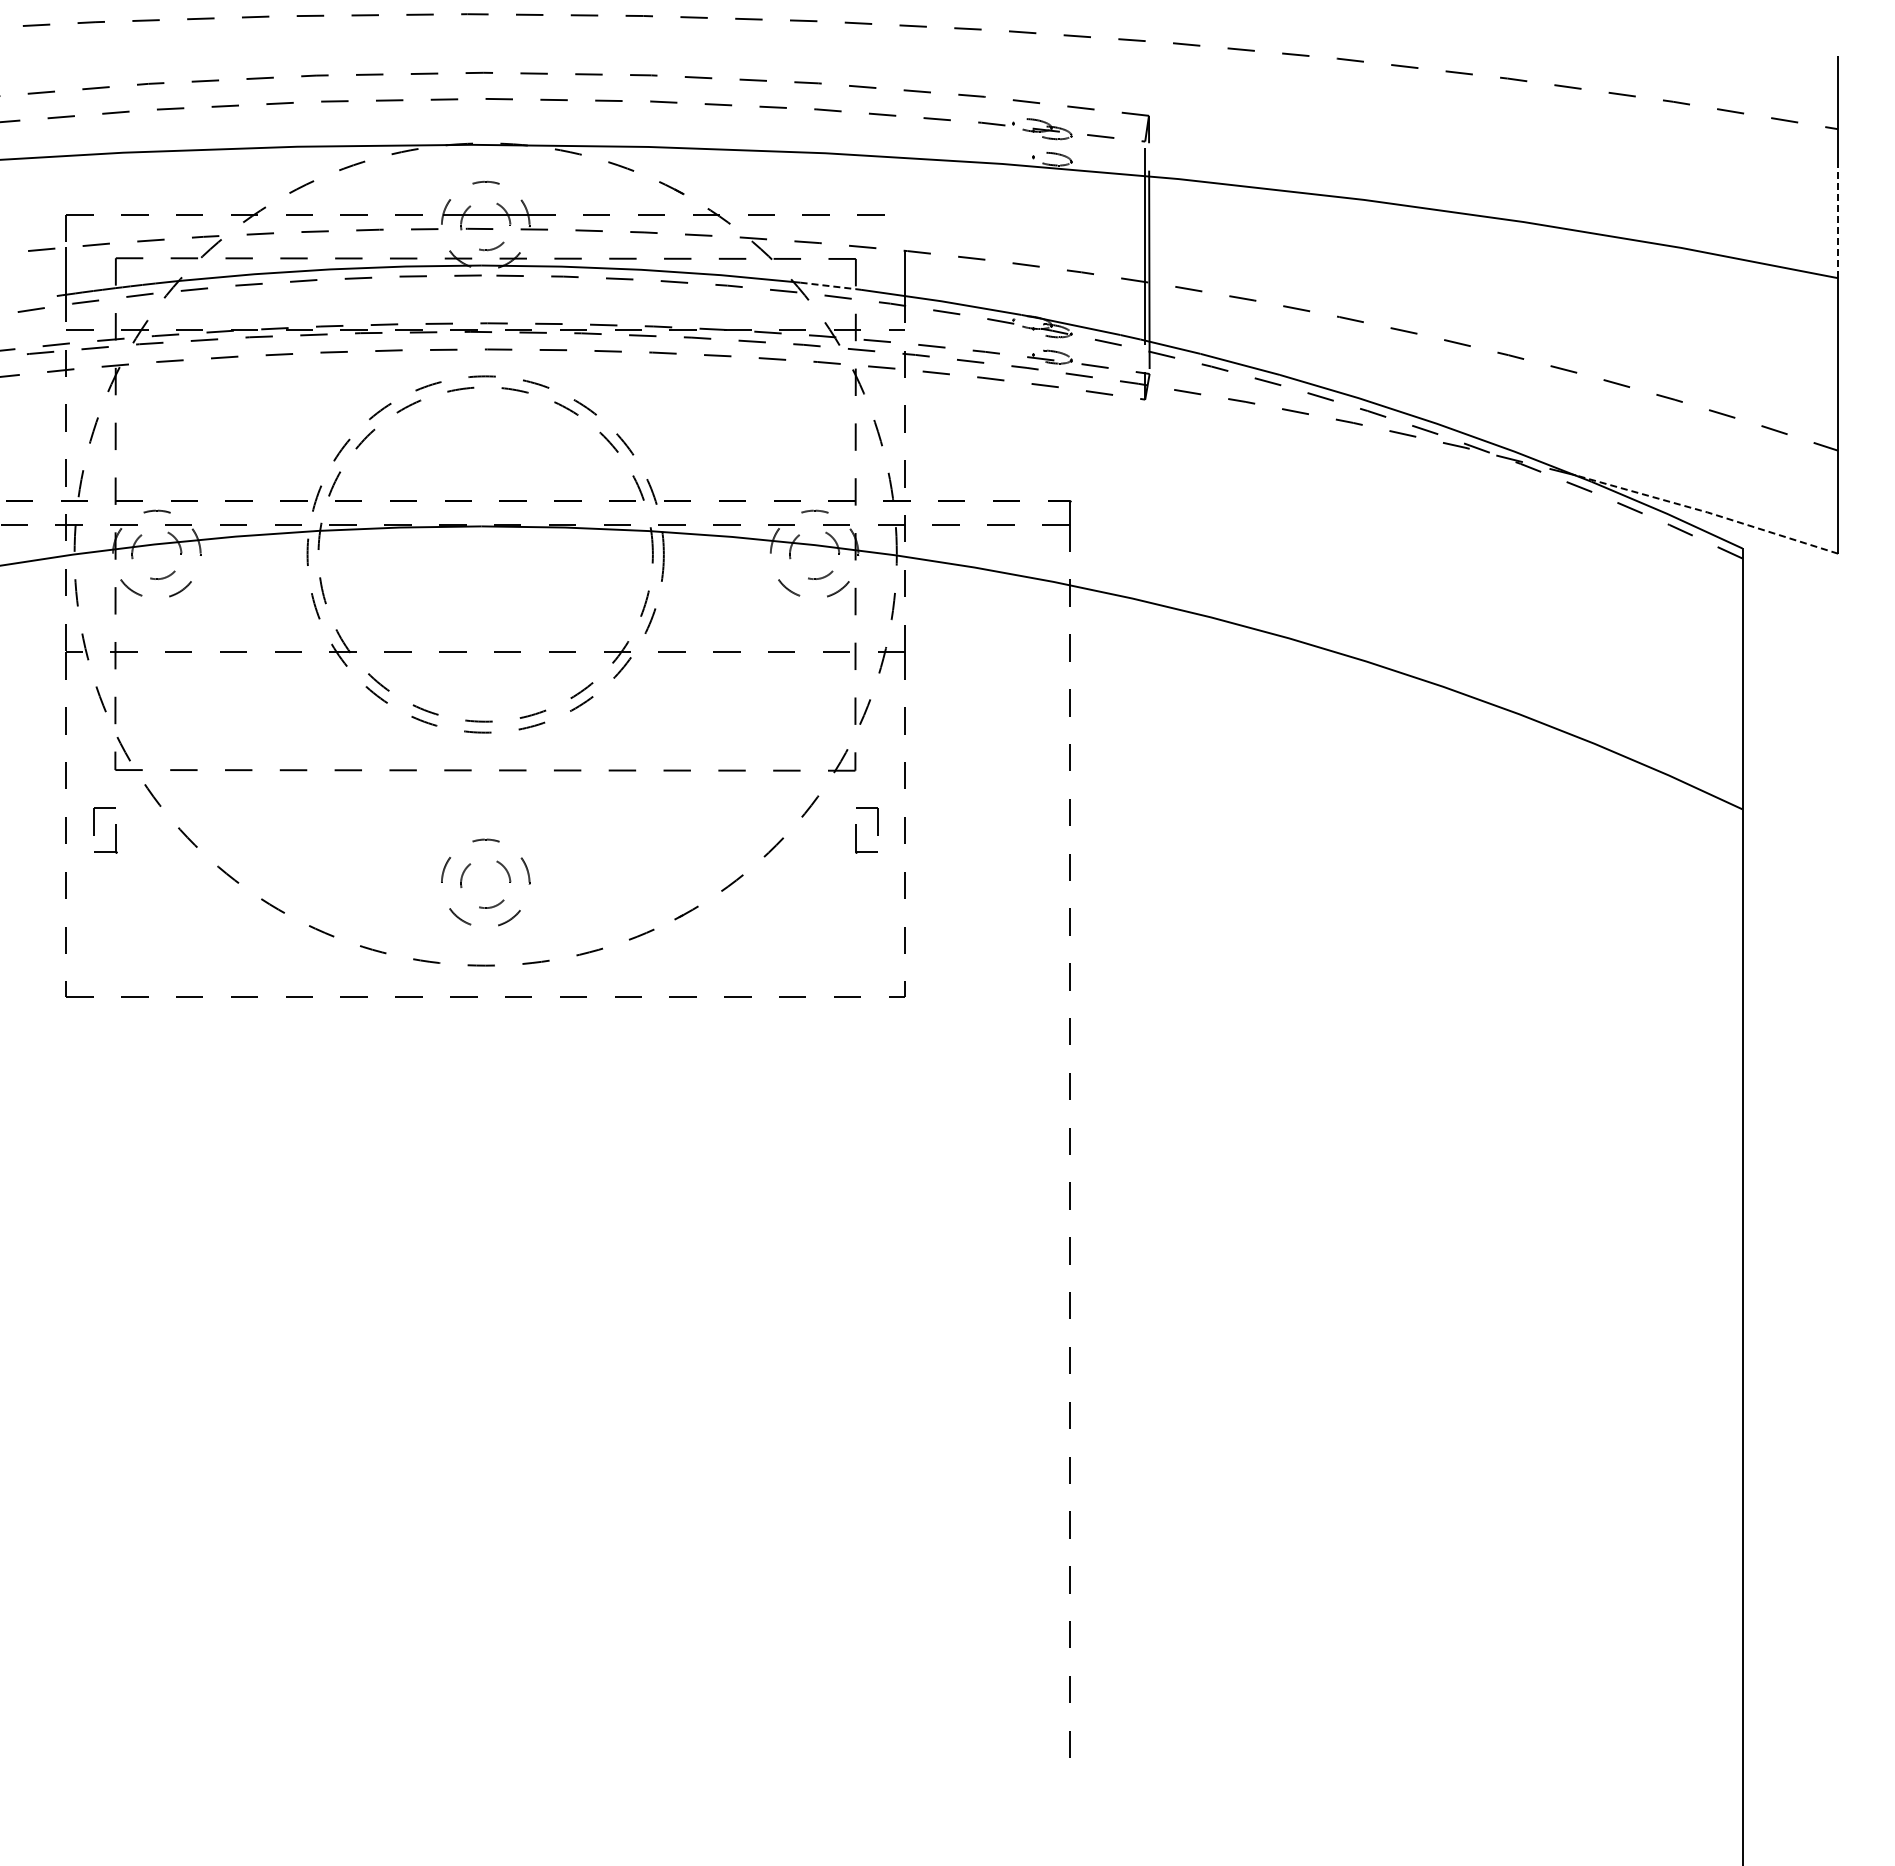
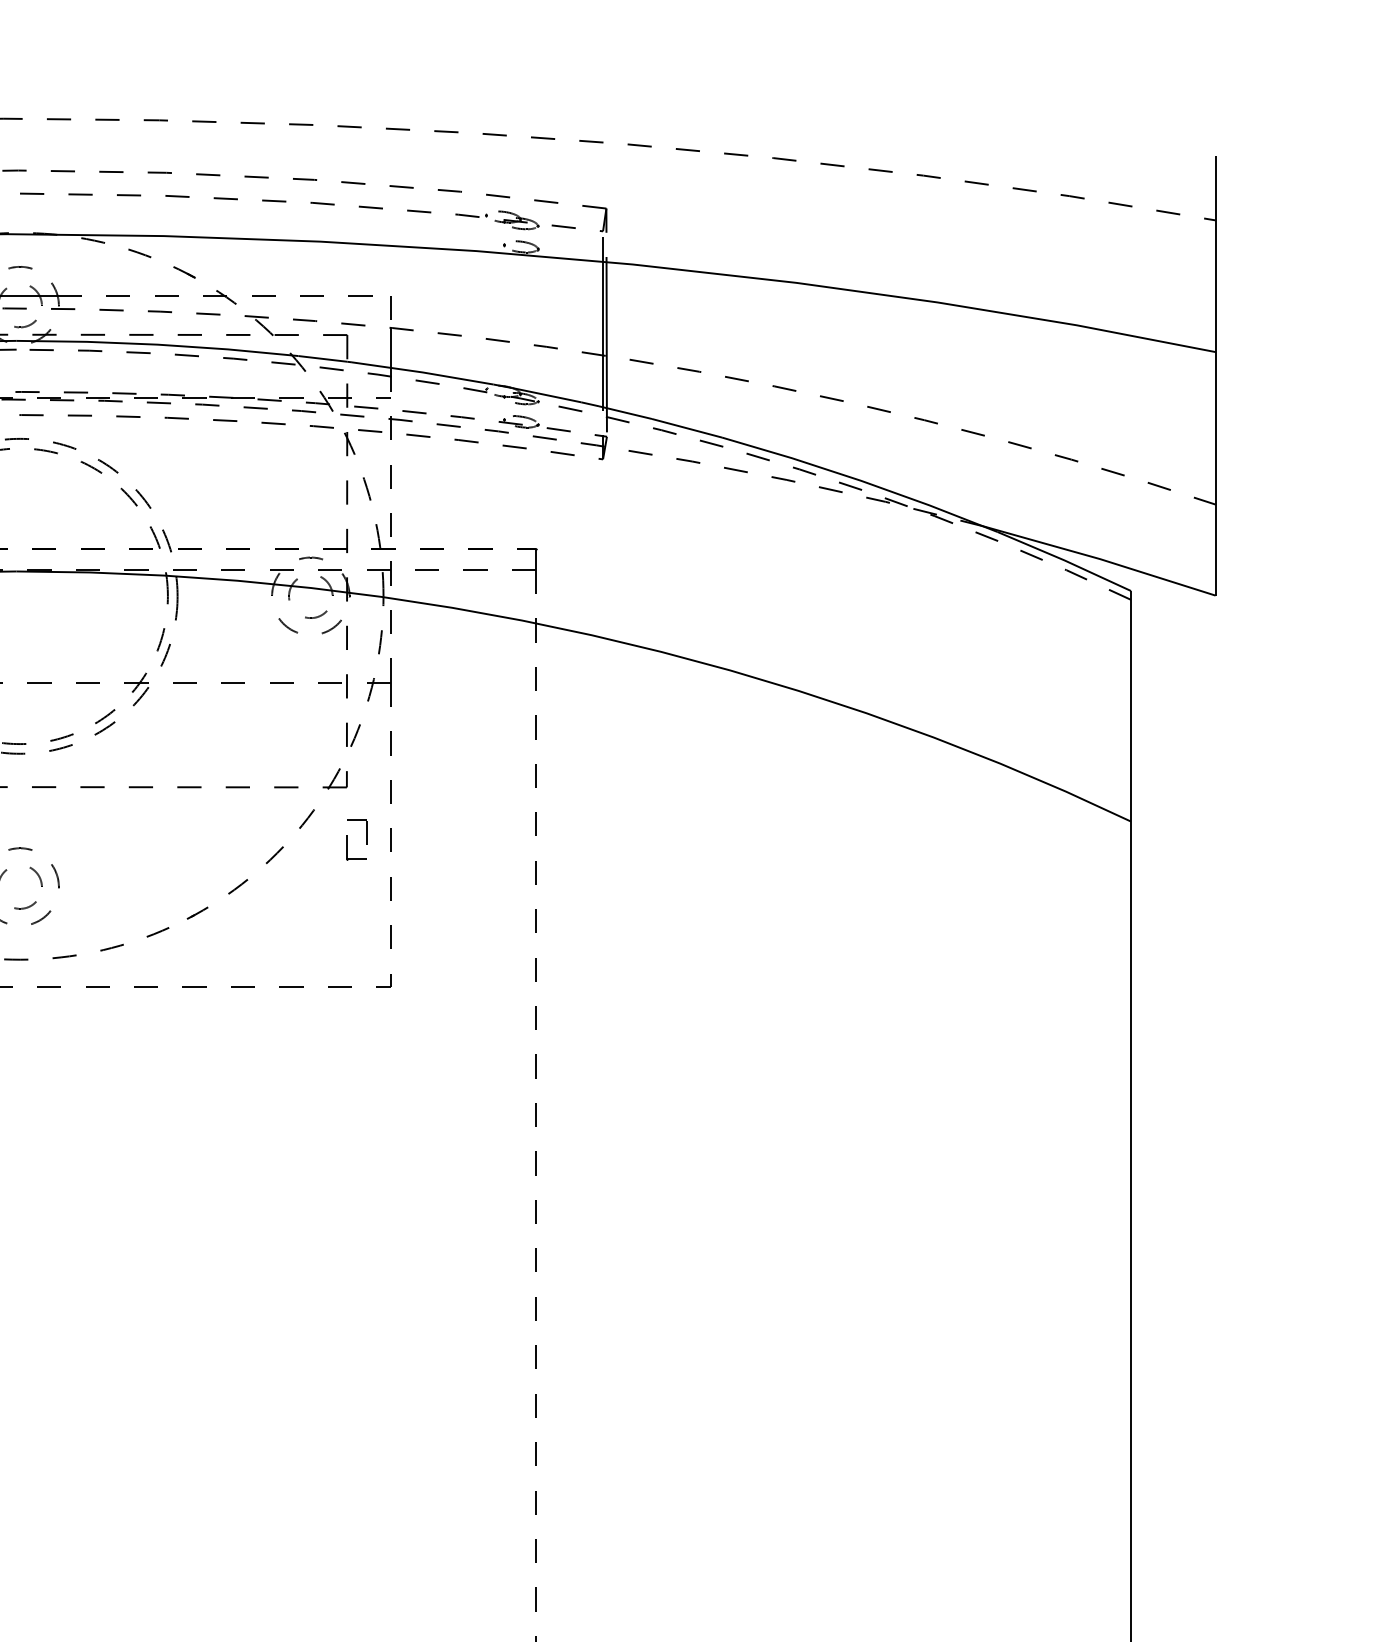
line: (1838, 222) -> (1215, 302), dashed -> solid
line: (904, 228) -> (390, 308), added
line: (828, 285) -> (323, 358), dashed -> solid
line: (1707, 512) -> (1100, 559), dashed -> solid

